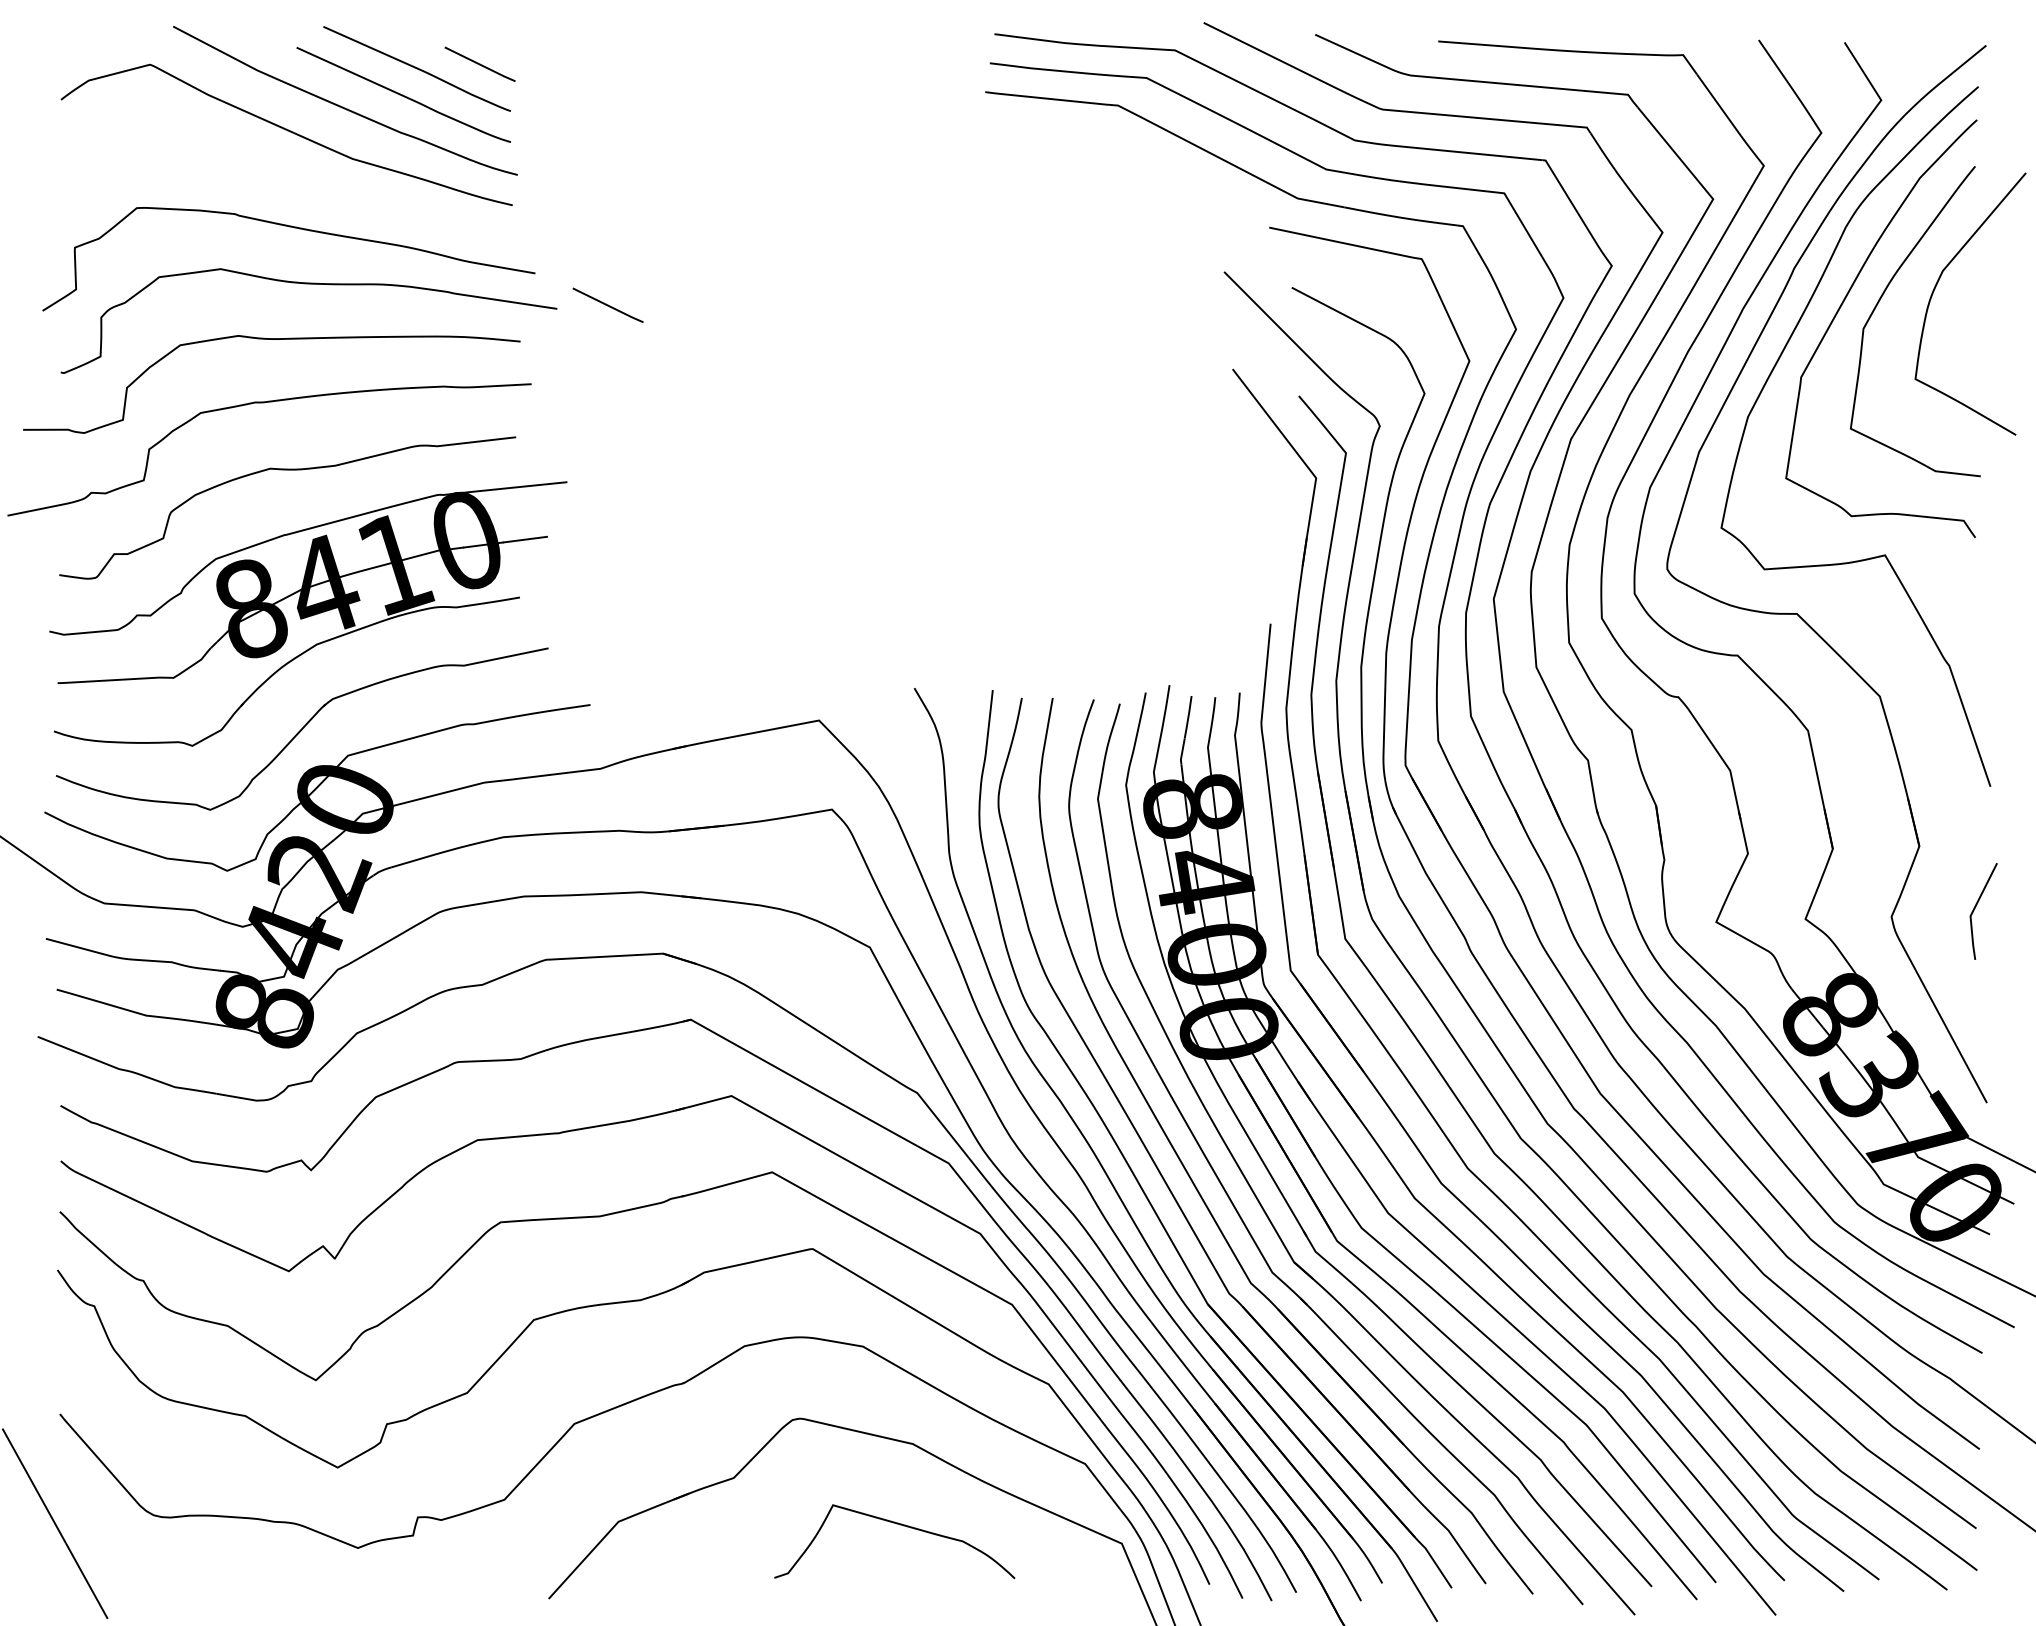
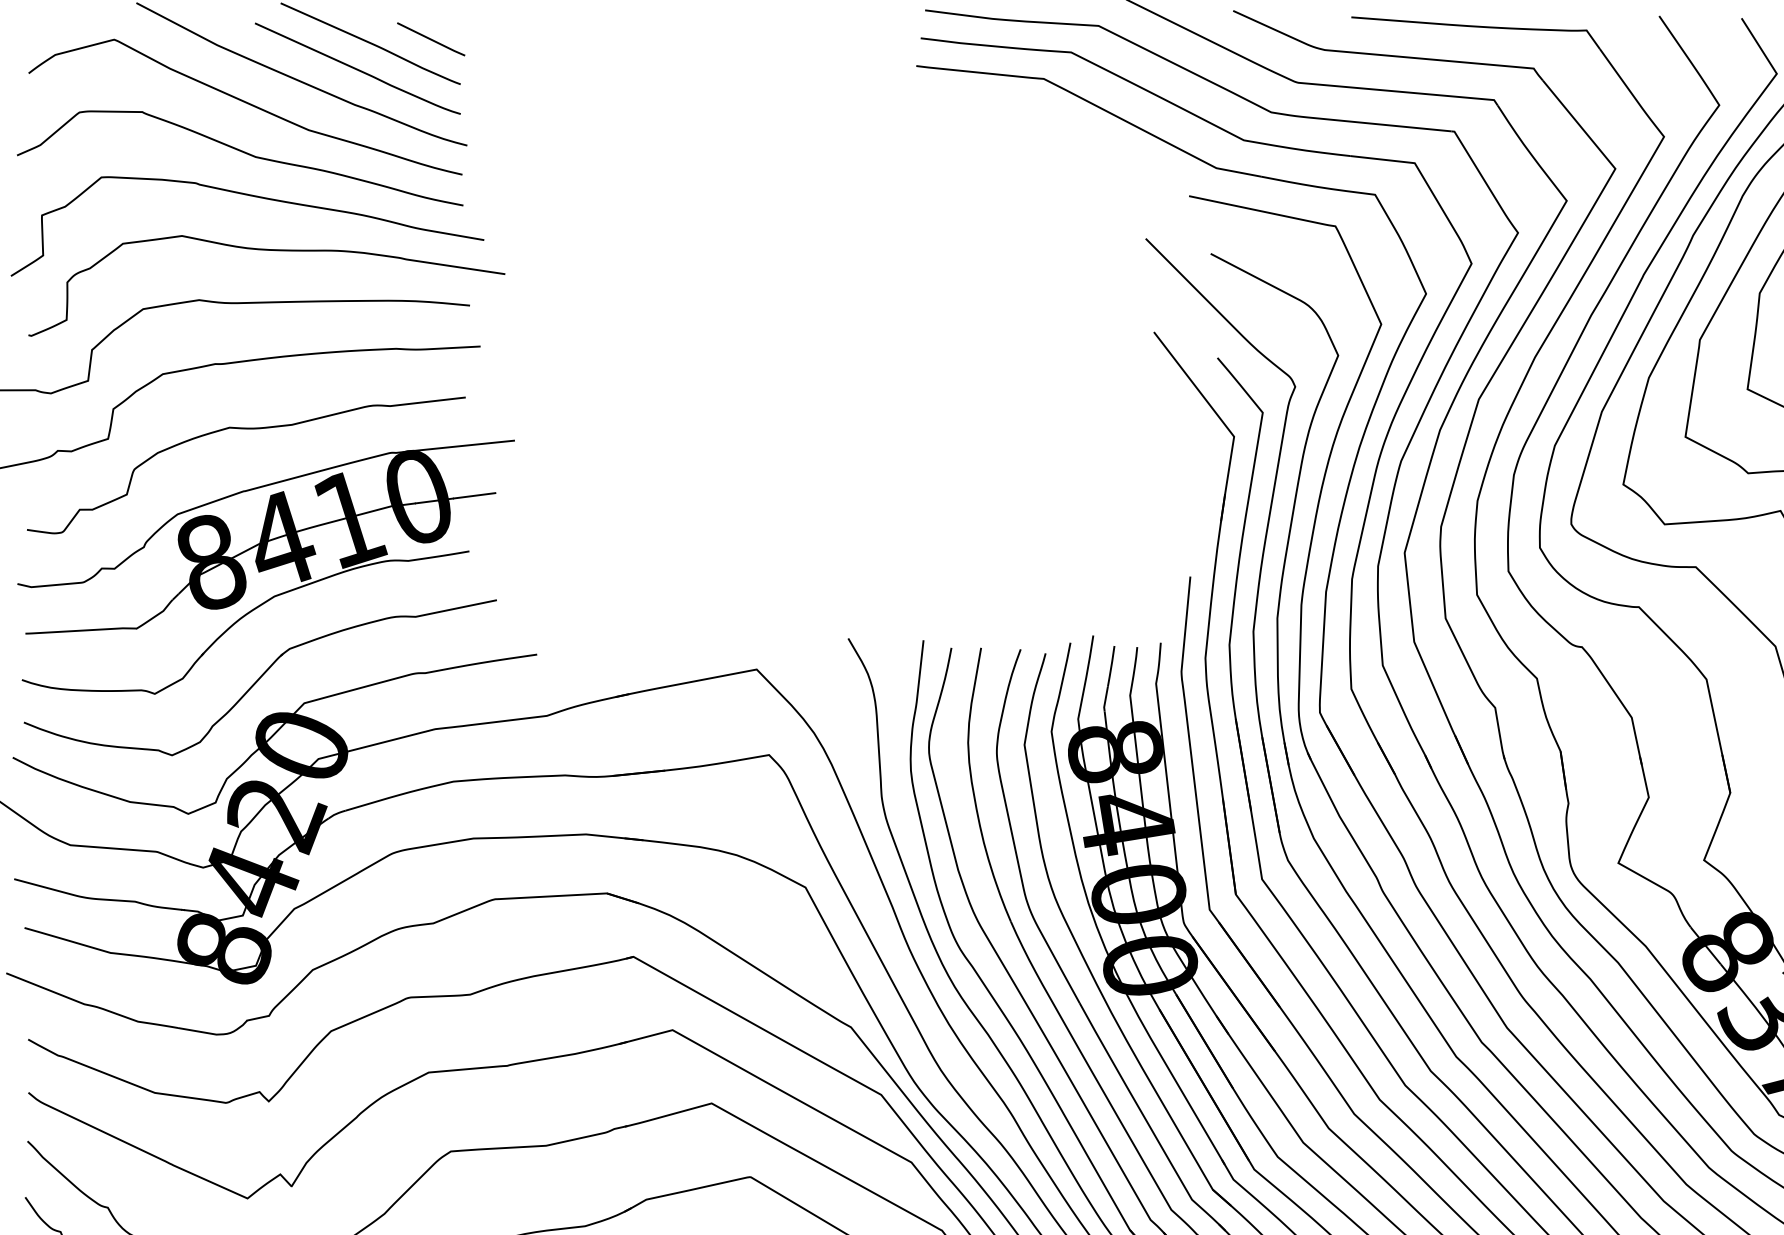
curve: (283, 182) -> (242, 152), added
line: (607, 304) -> (553, 269), removed

